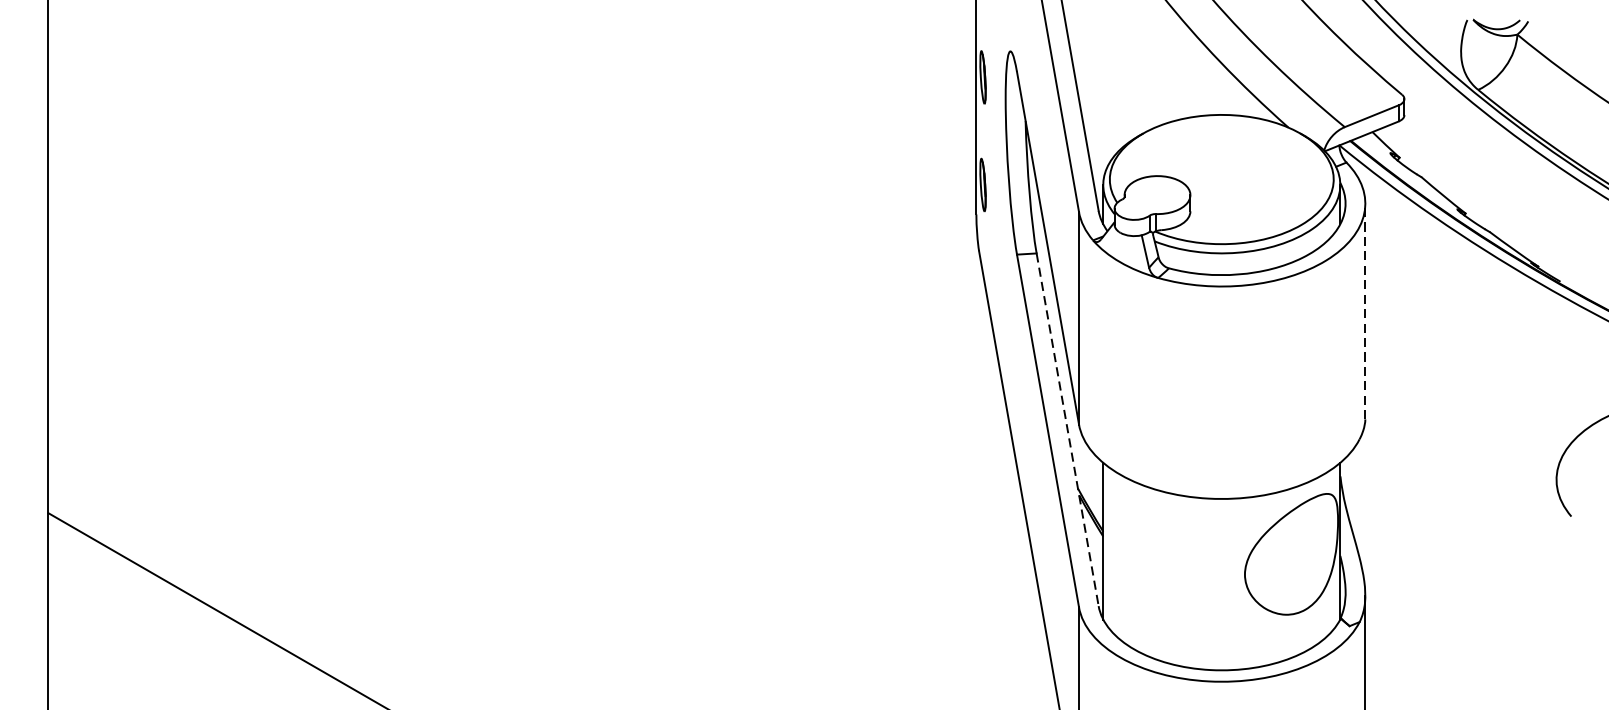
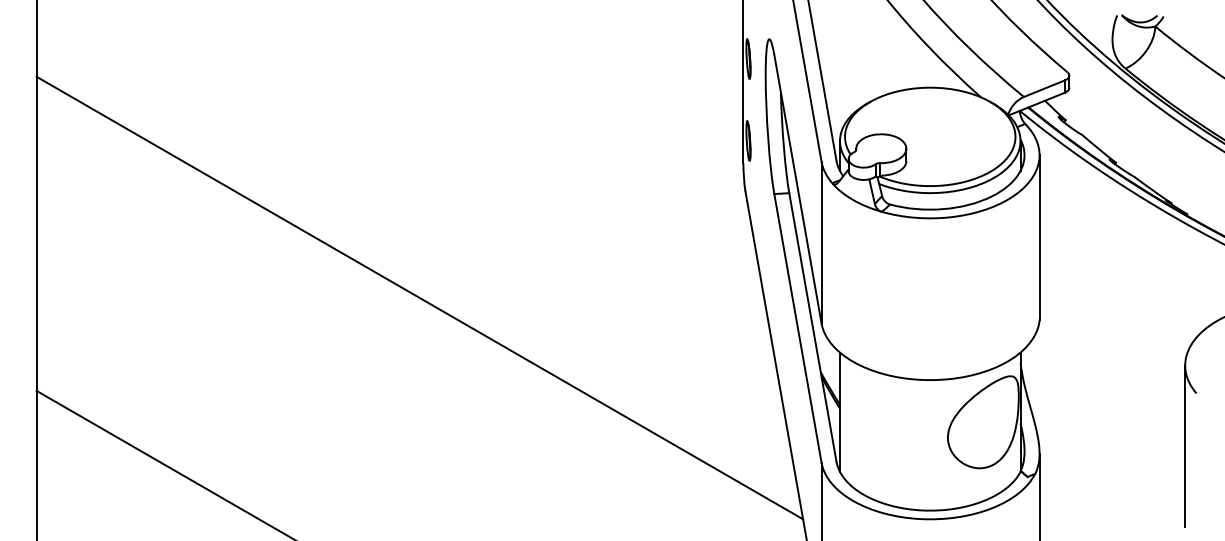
line: (1365, 310) -> (1039, 236), dashed -> solid
line: (551, 390) -> (419, 297), added
line: (1067, 429) -> (812, 327), dashed -> solid
line: (1556, 586) -> (1185, 446), added

